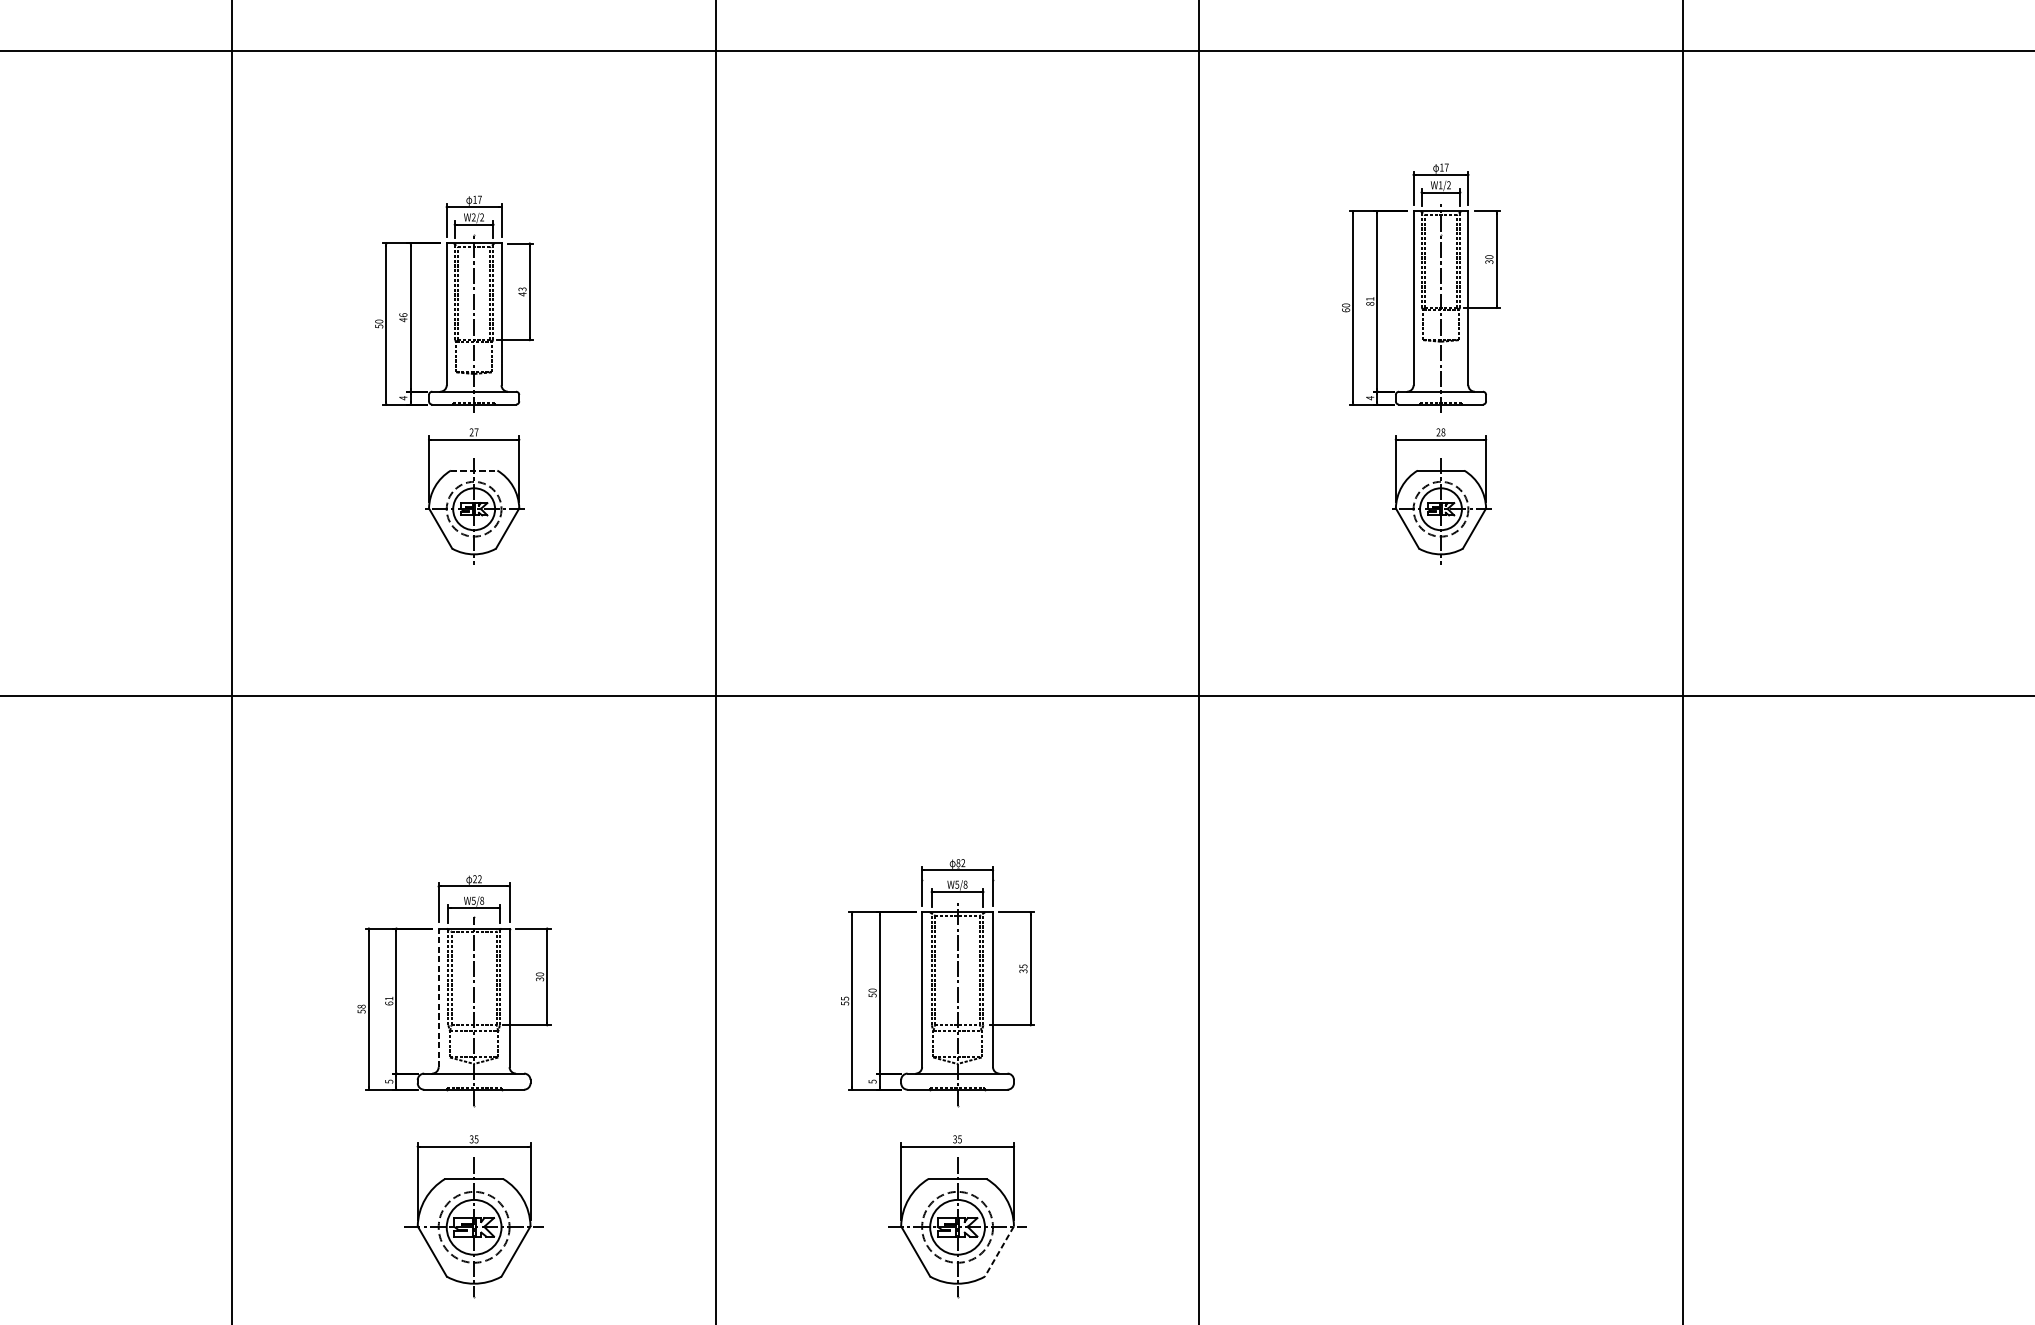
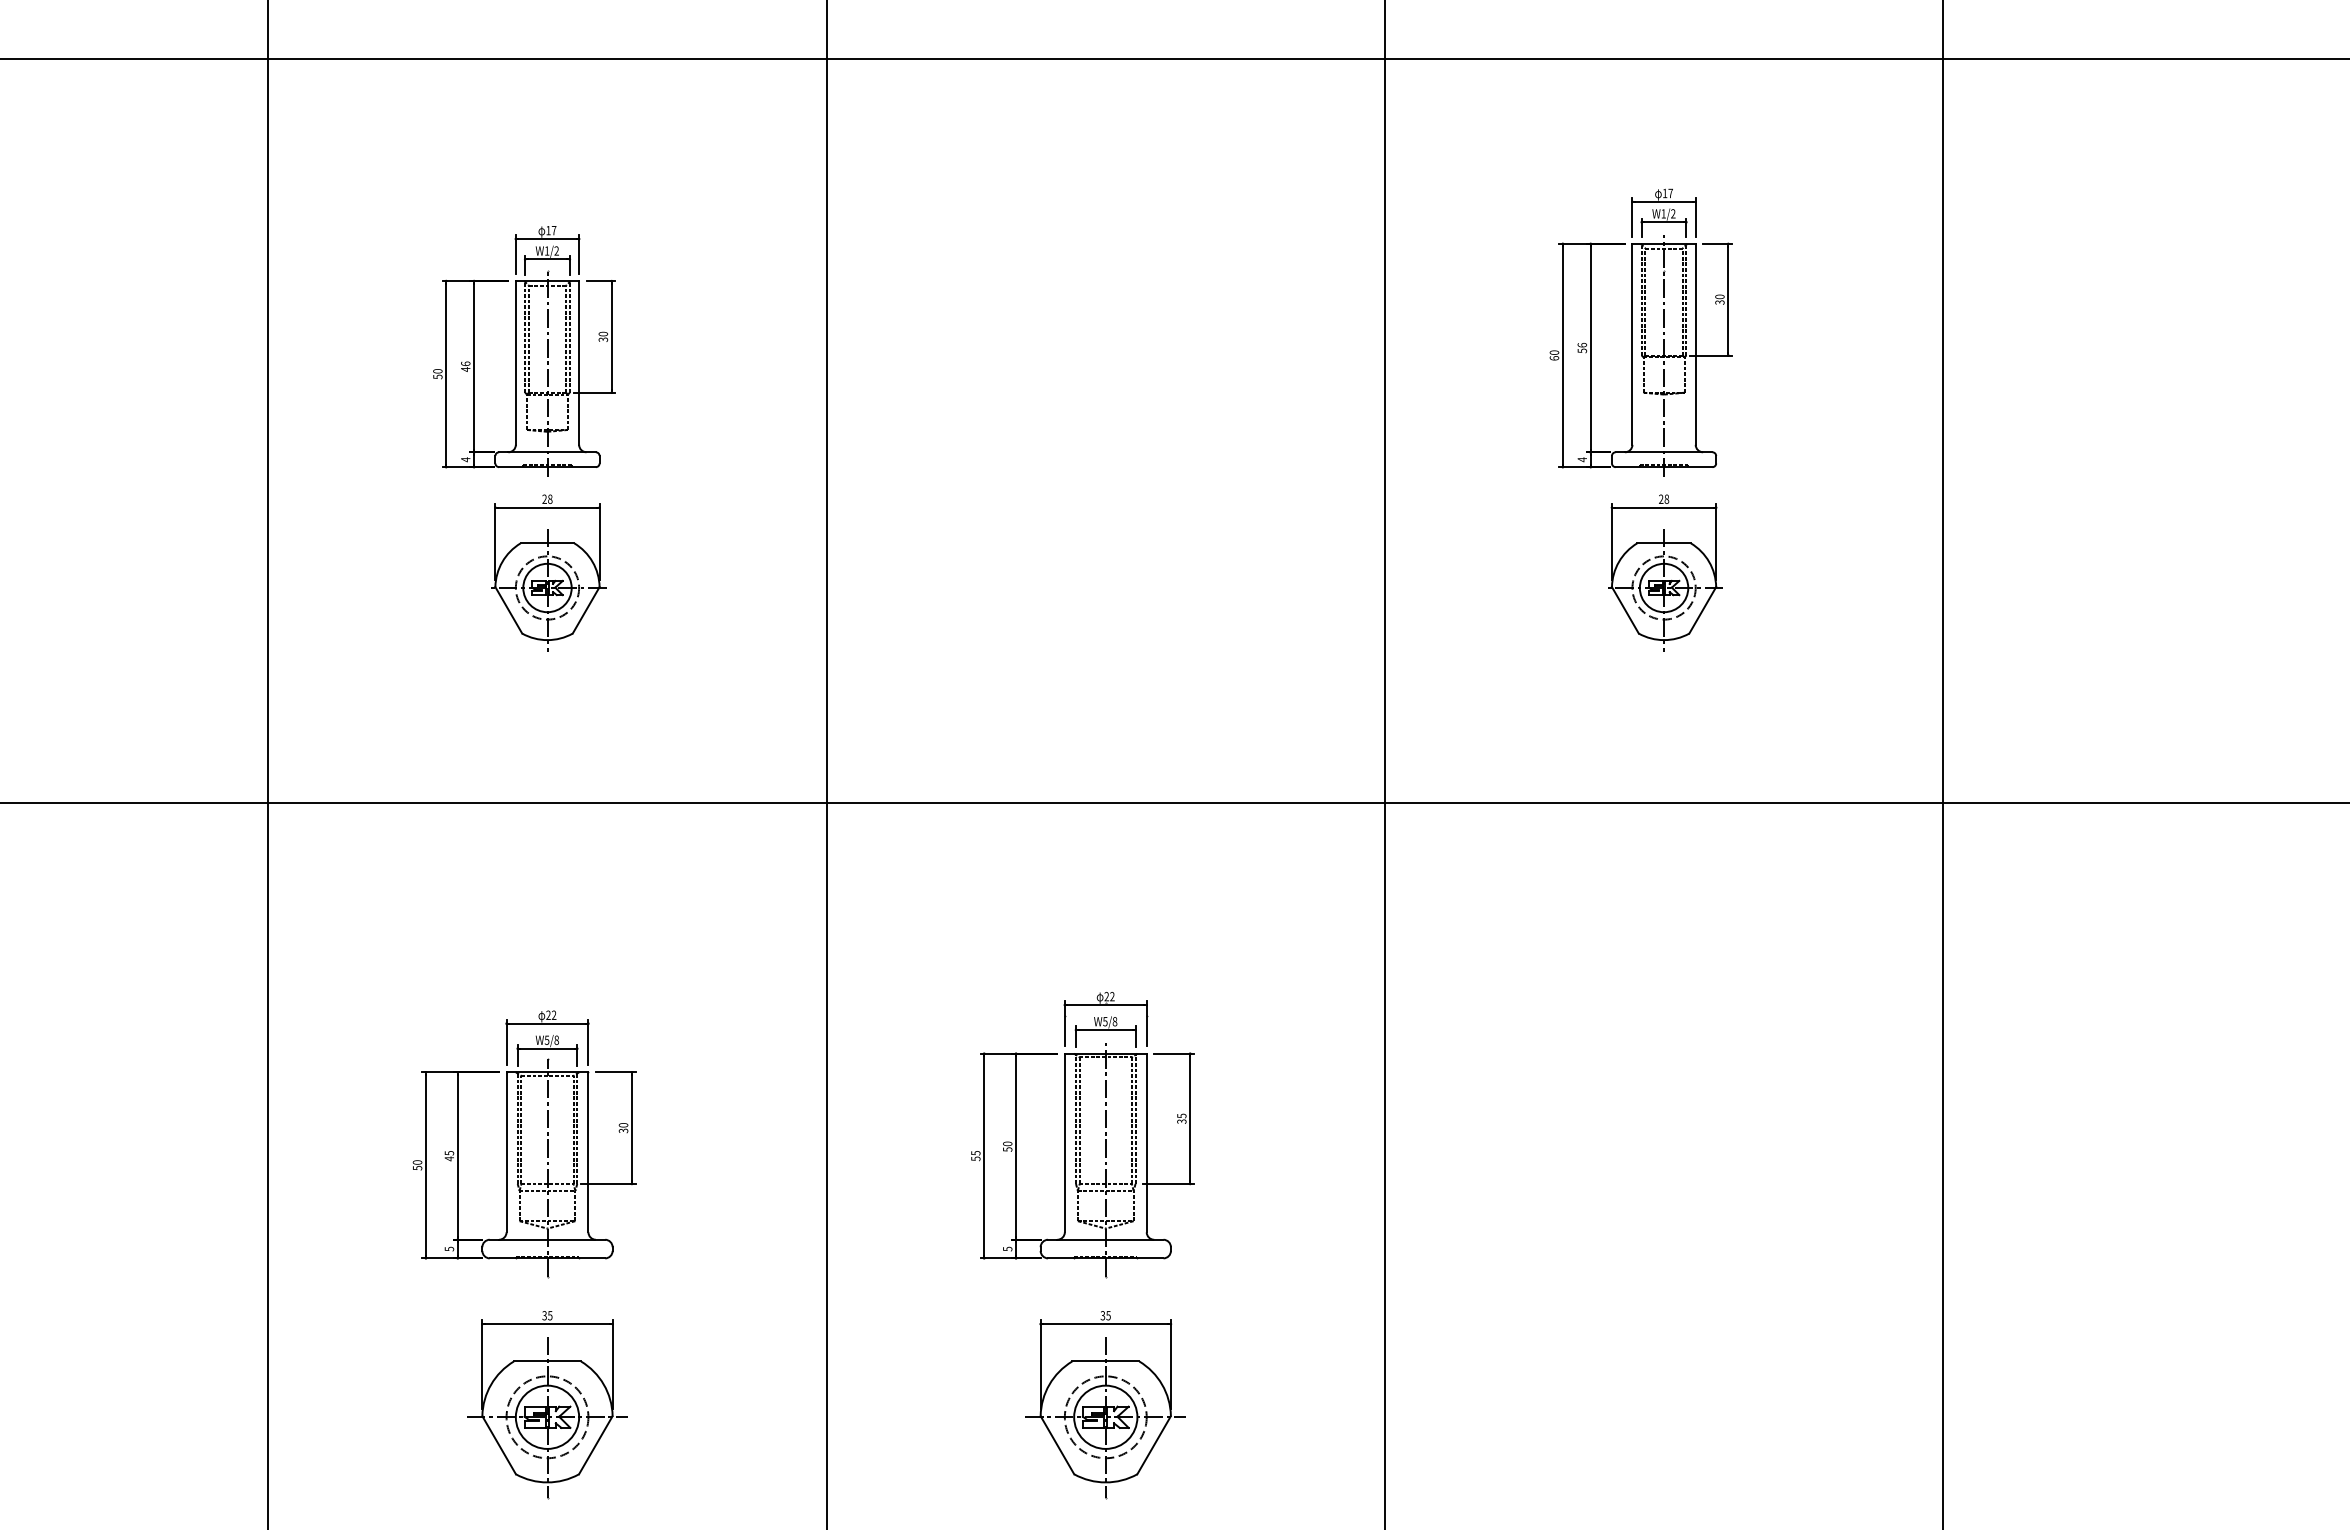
text: (473, 216) -> (546, 250), W2/2 -> W1/2
text: (522, 291) -> (603, 336), 43 -> 30
text: (1369, 300) -> (1581, 347), 81 -> 56
text: (476, 431) -> (550, 498), 27 -> 28
line: (474, 470) -> (547, 543), dashed -> solid
text: (958, 862) -> (1106, 996), 82 -> 22
line: (438, 997) -> (506, 1151), dashed -> solid
text: (389, 1001) -> (449, 1156), 61 -> 45
text: (361, 1006) -> (417, 1162), 58 -> 50
line: (998, 1251) -> (1153, 1445), dashed -> solid

